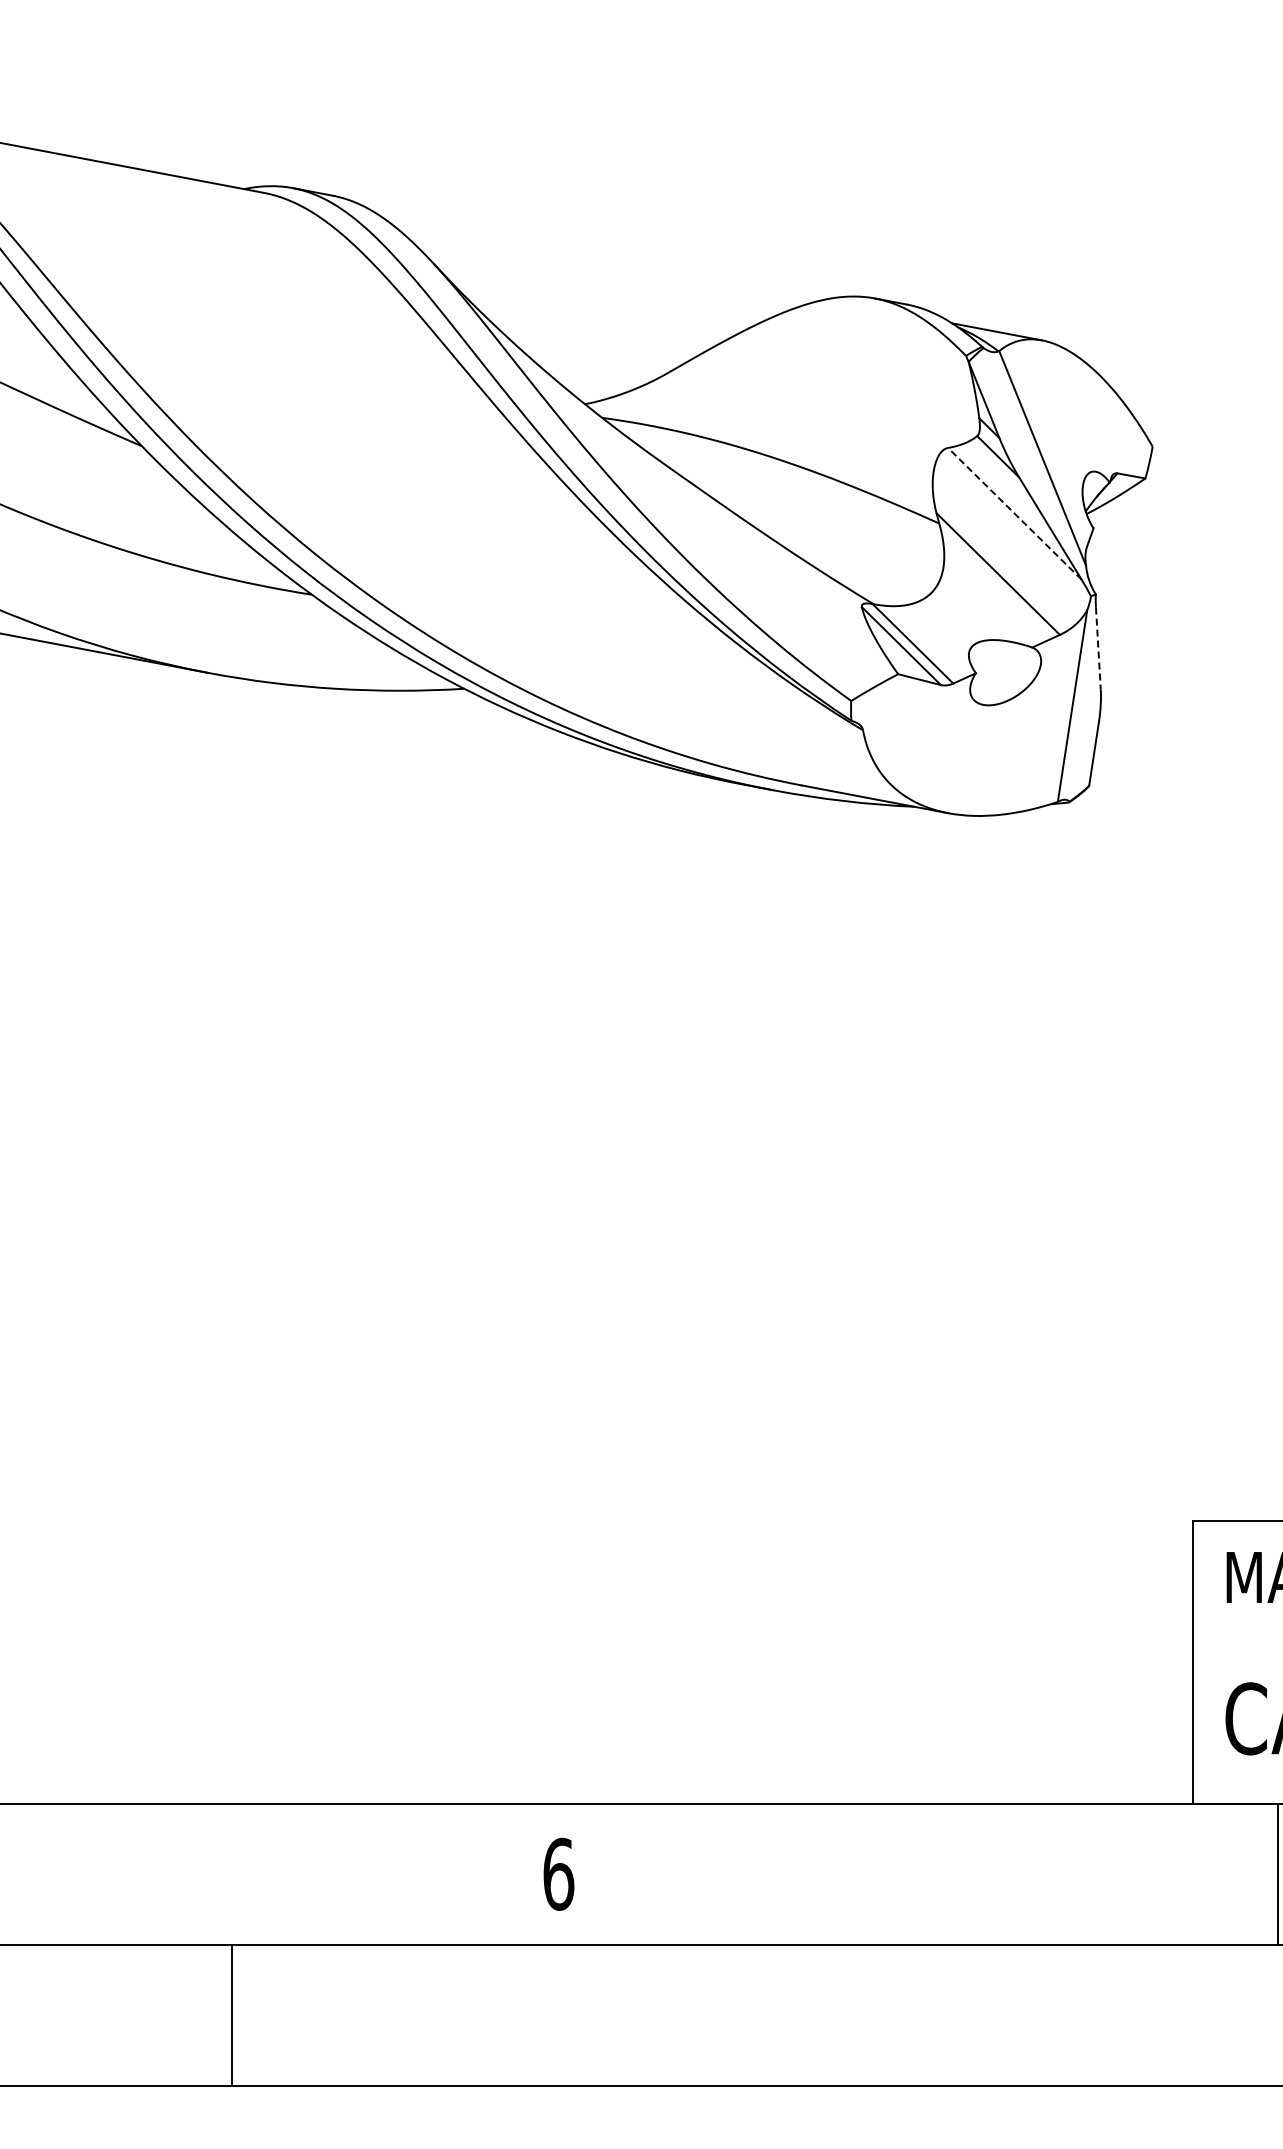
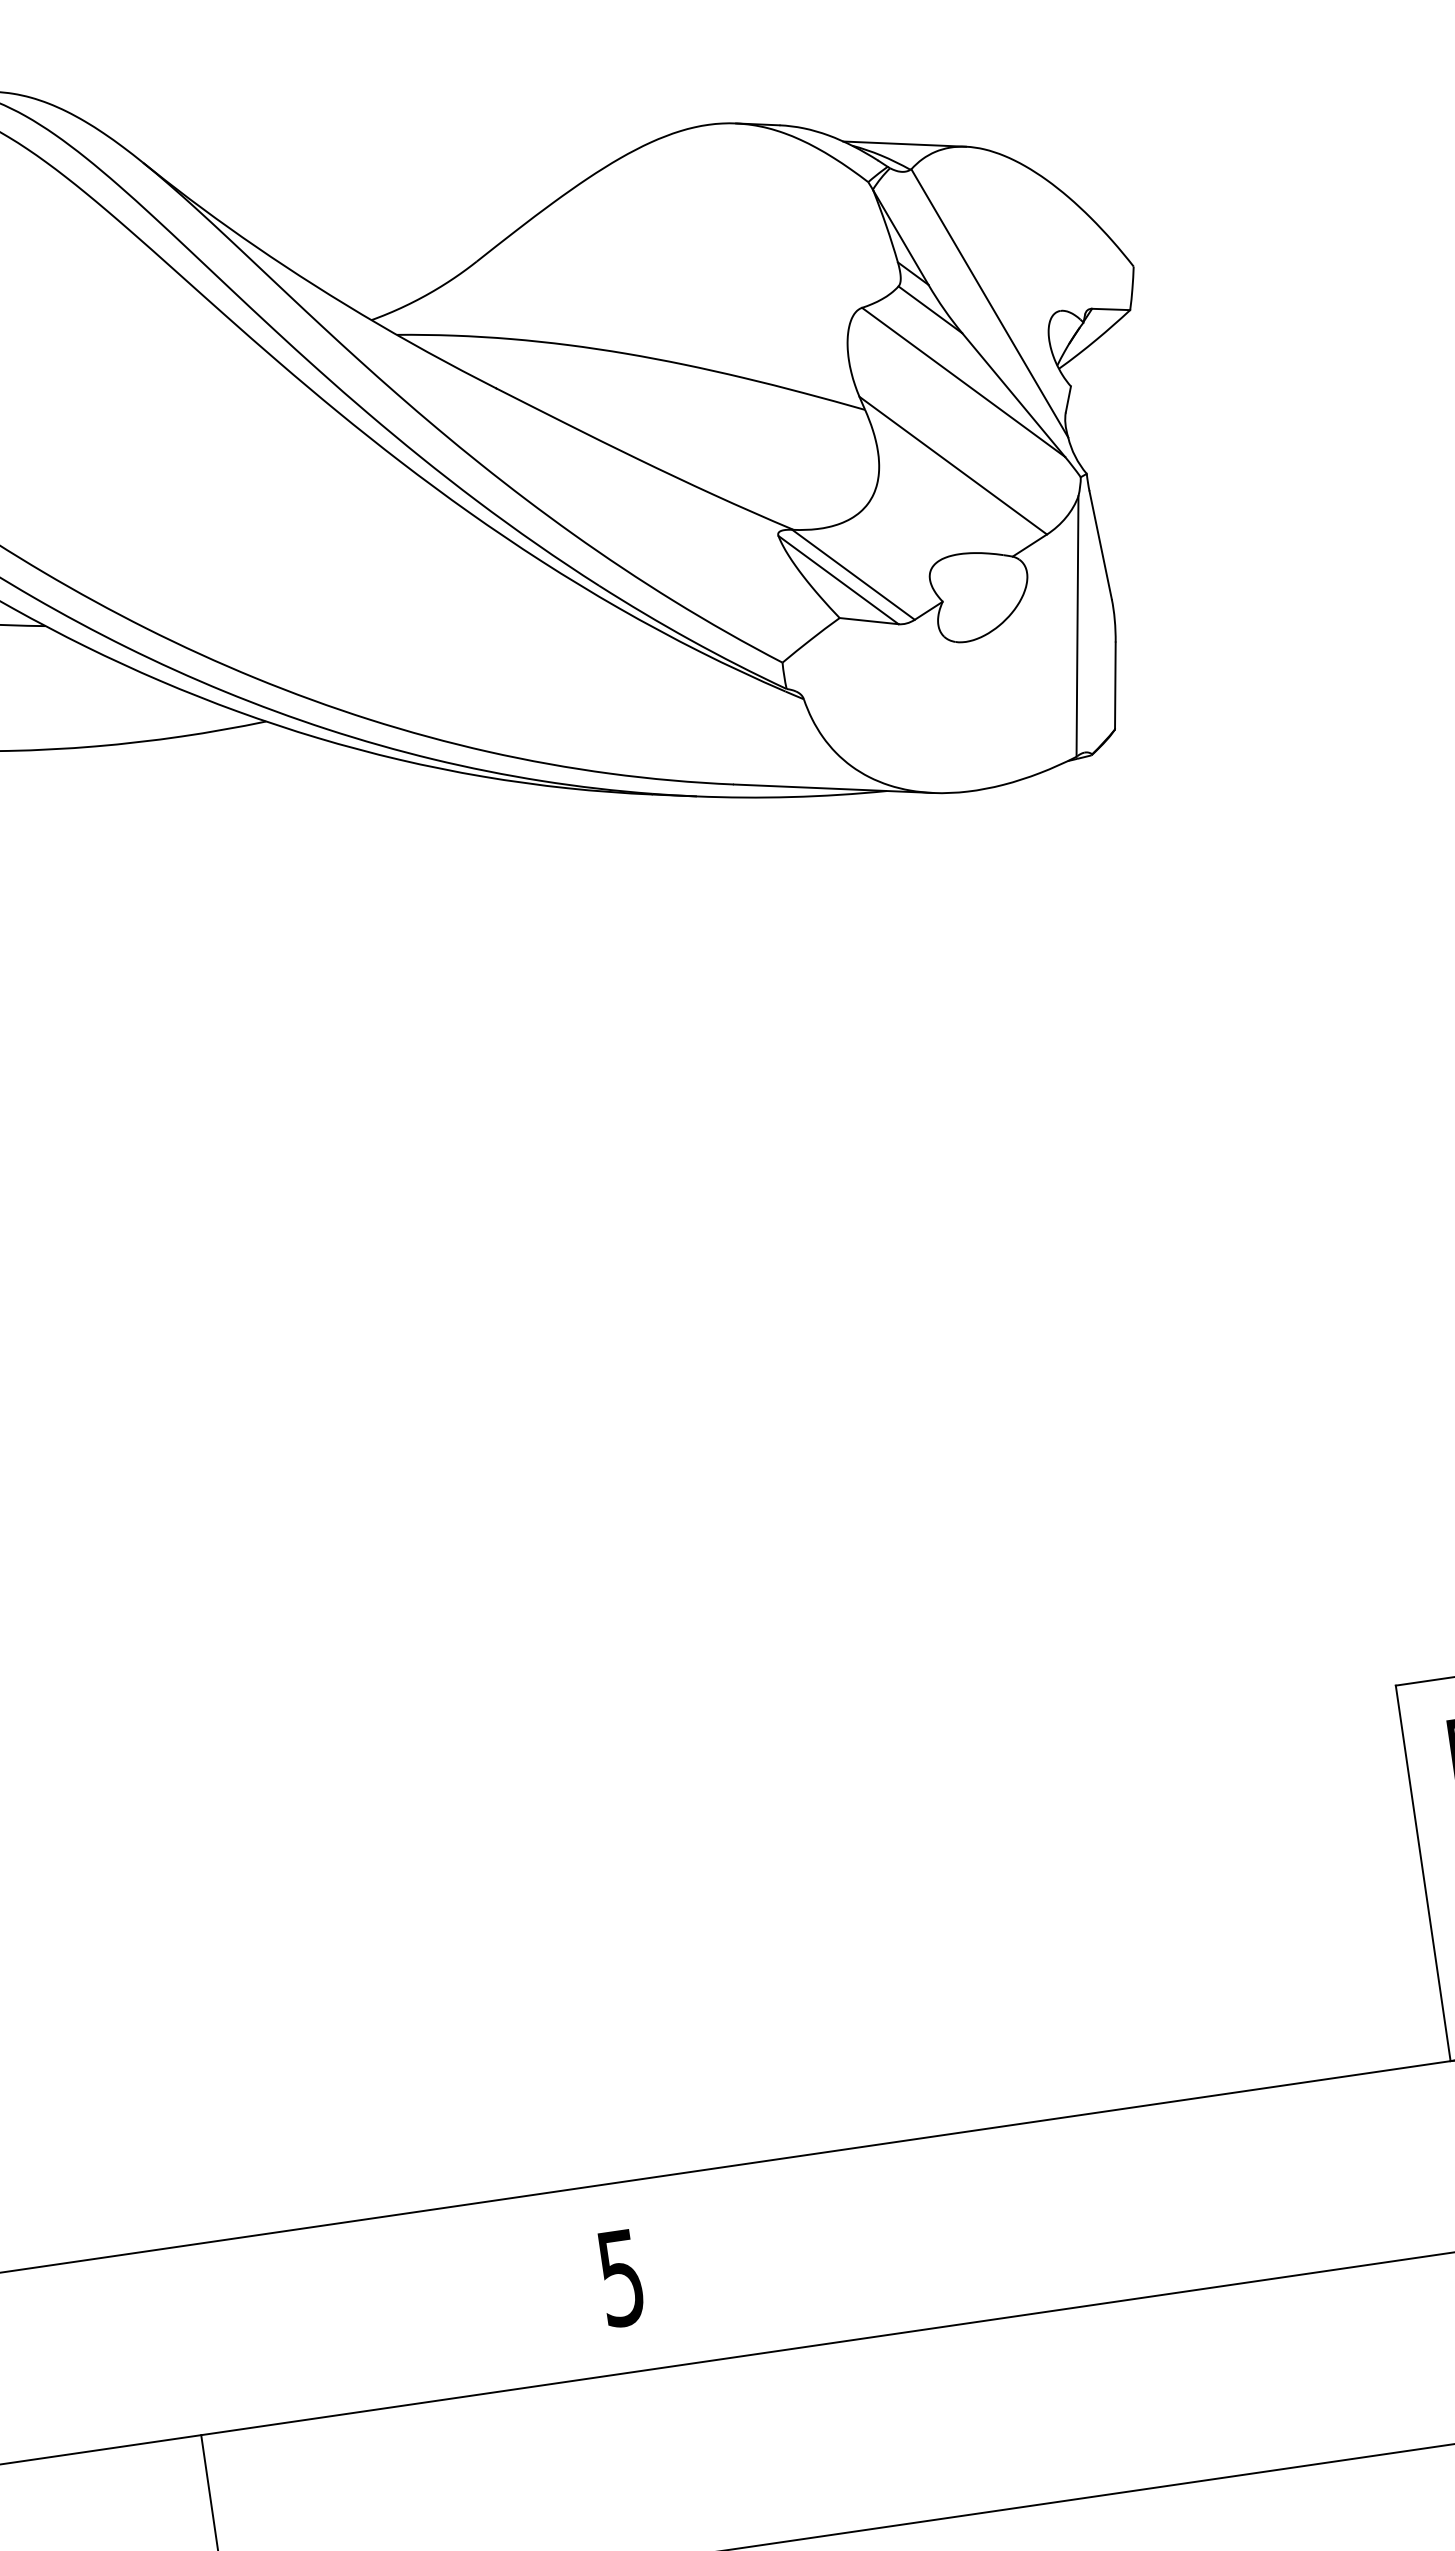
line: (1014, 513) -> (963, 382), dashed -> solid
line: (1098, 649) -> (1101, 546), dashed -> solid
text: (558, 1873) -> (620, 2276), 6 -> 5

